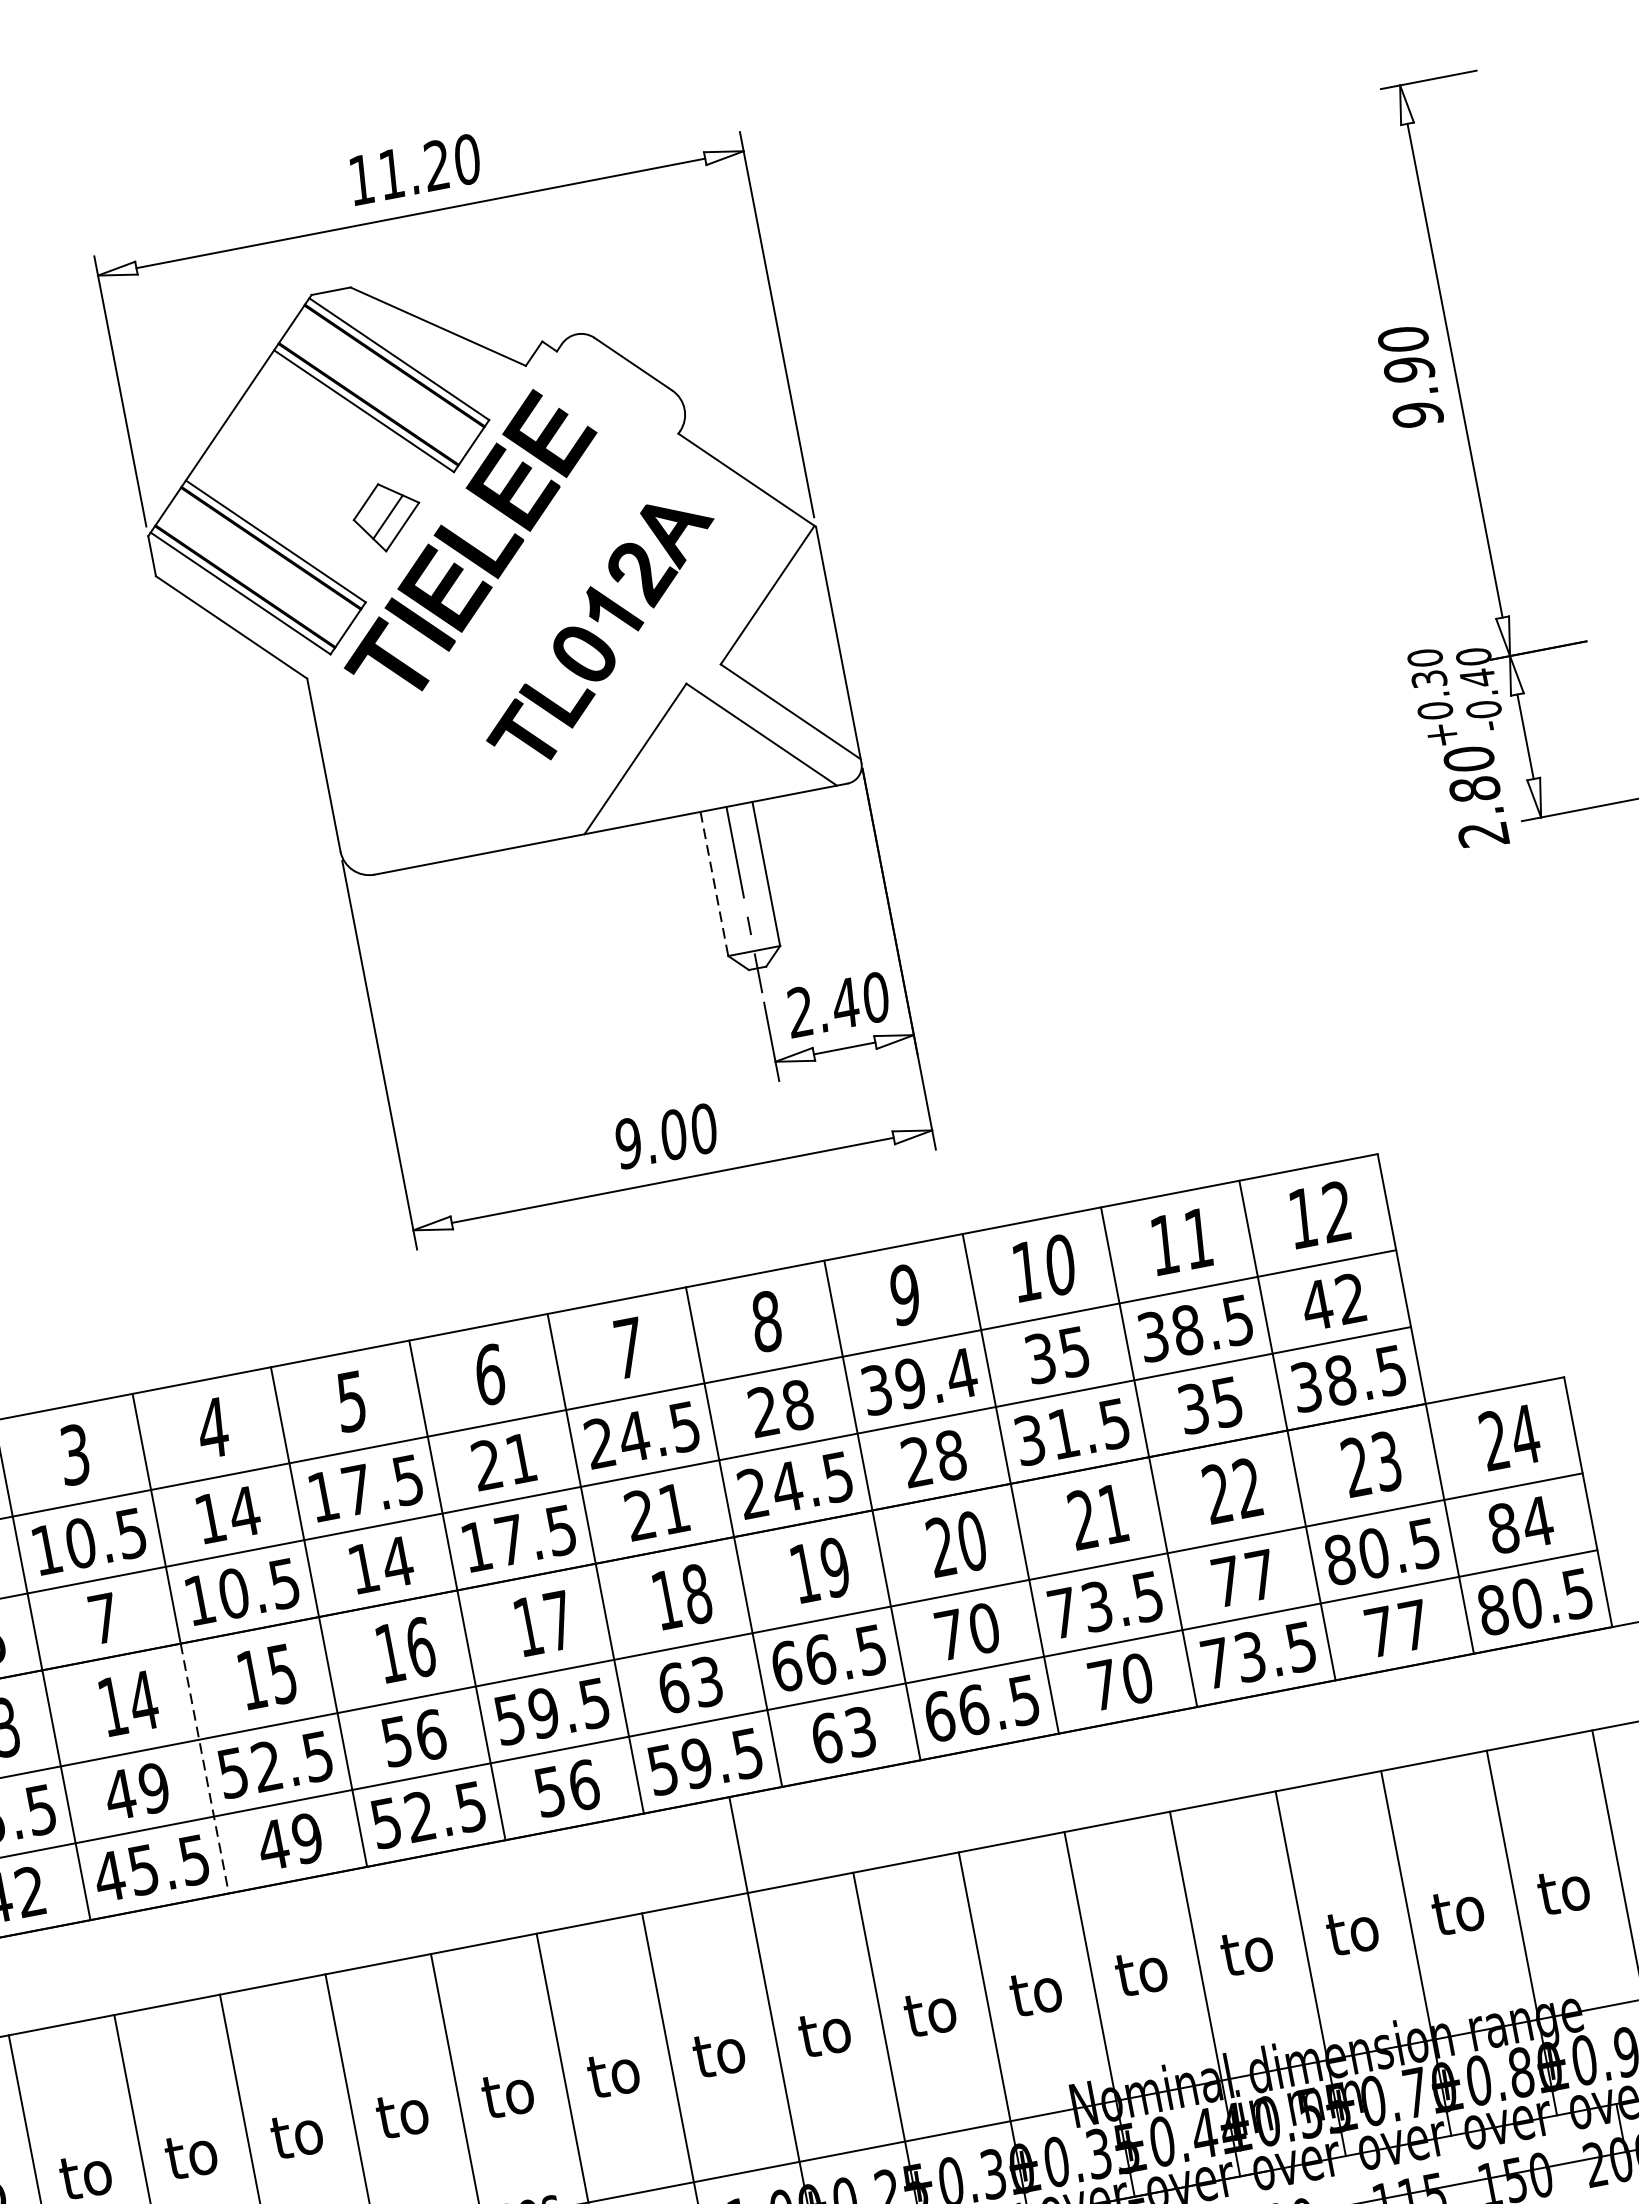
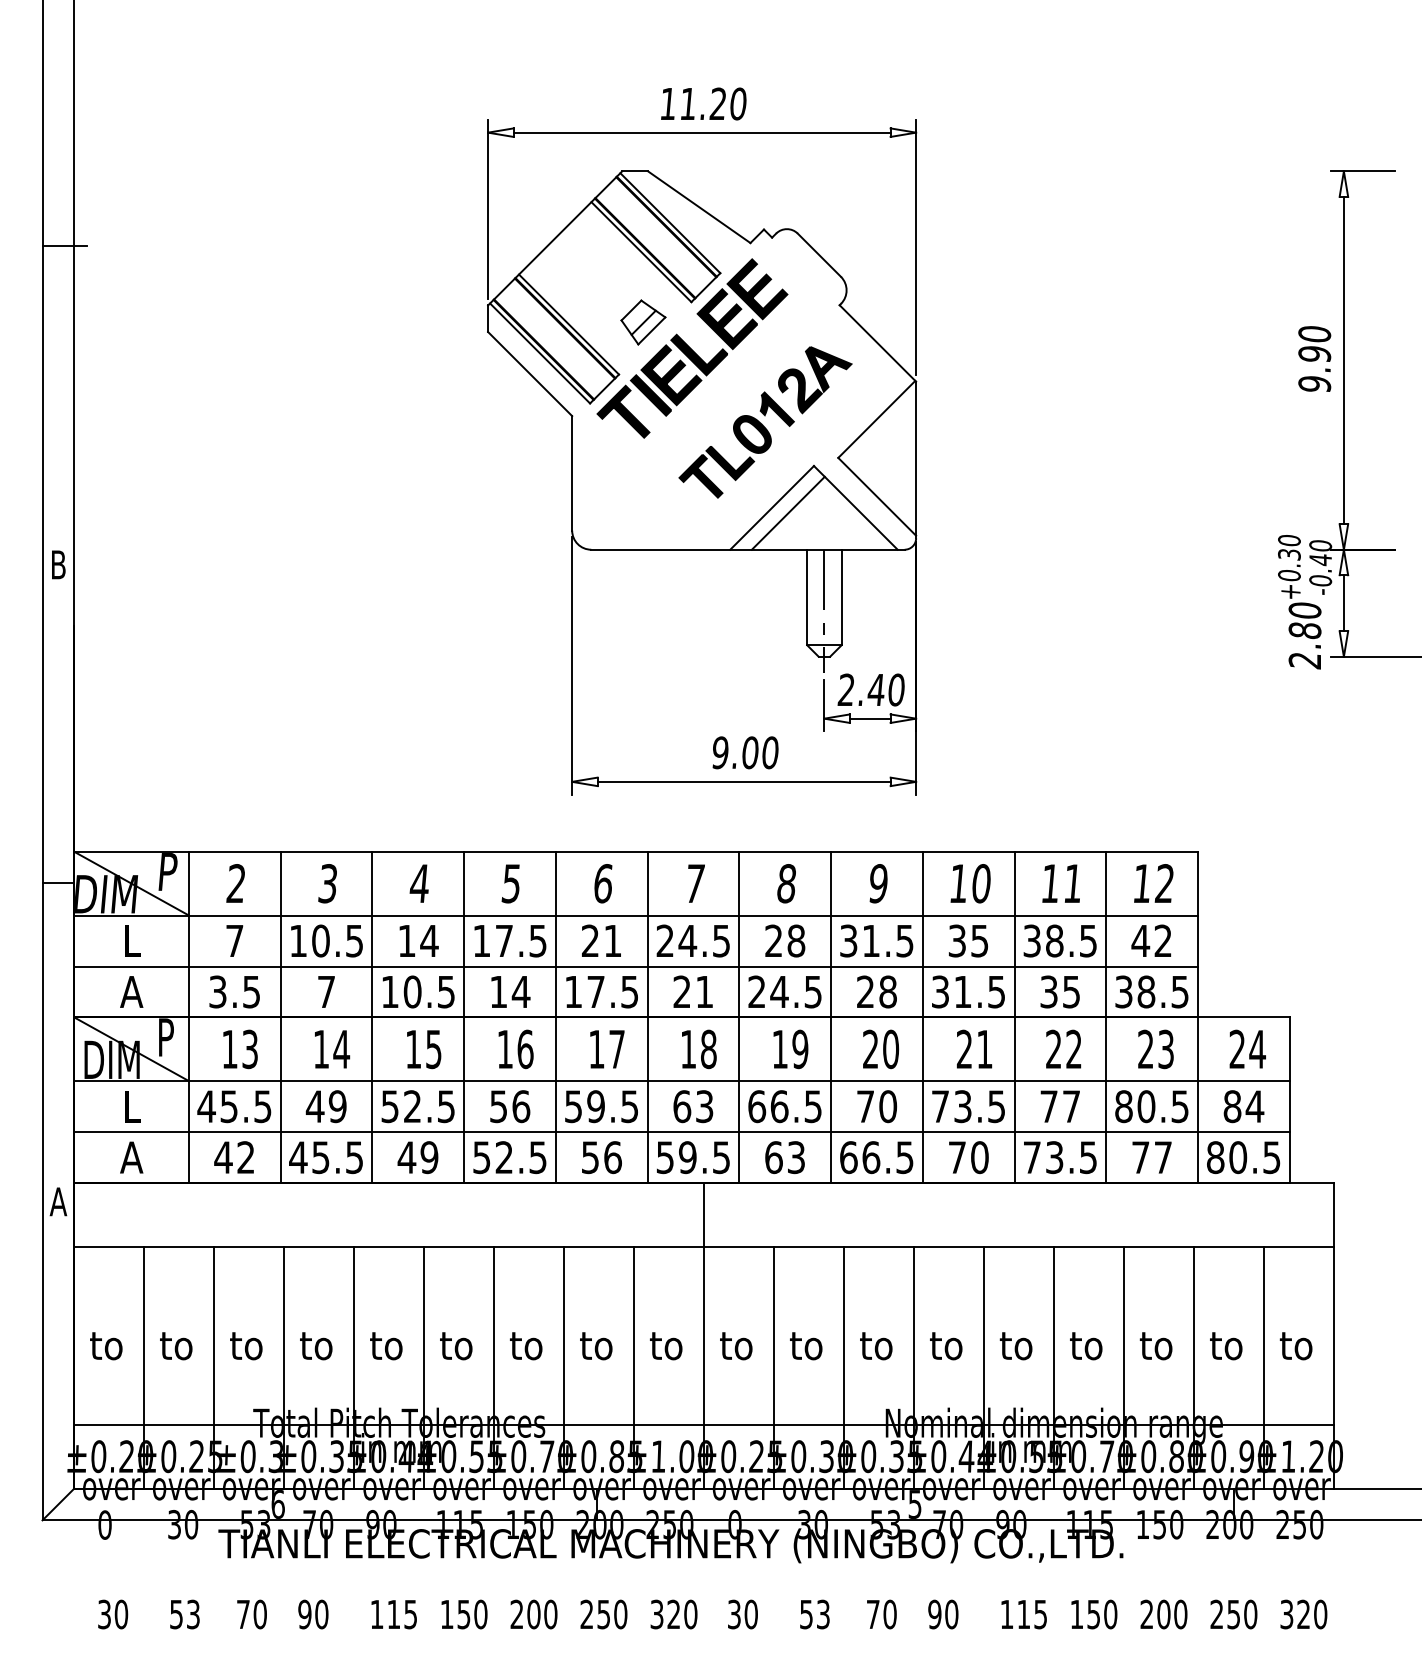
line: (659, 761) -> (787, 512), added
line: (714, 883) -> (807, 597), dashed -> solid
text: (936, 1377) -> (888, 940), 39.4 -> 31.5
line: (204, 1768) -> (372, 1100), dashed -> solid

